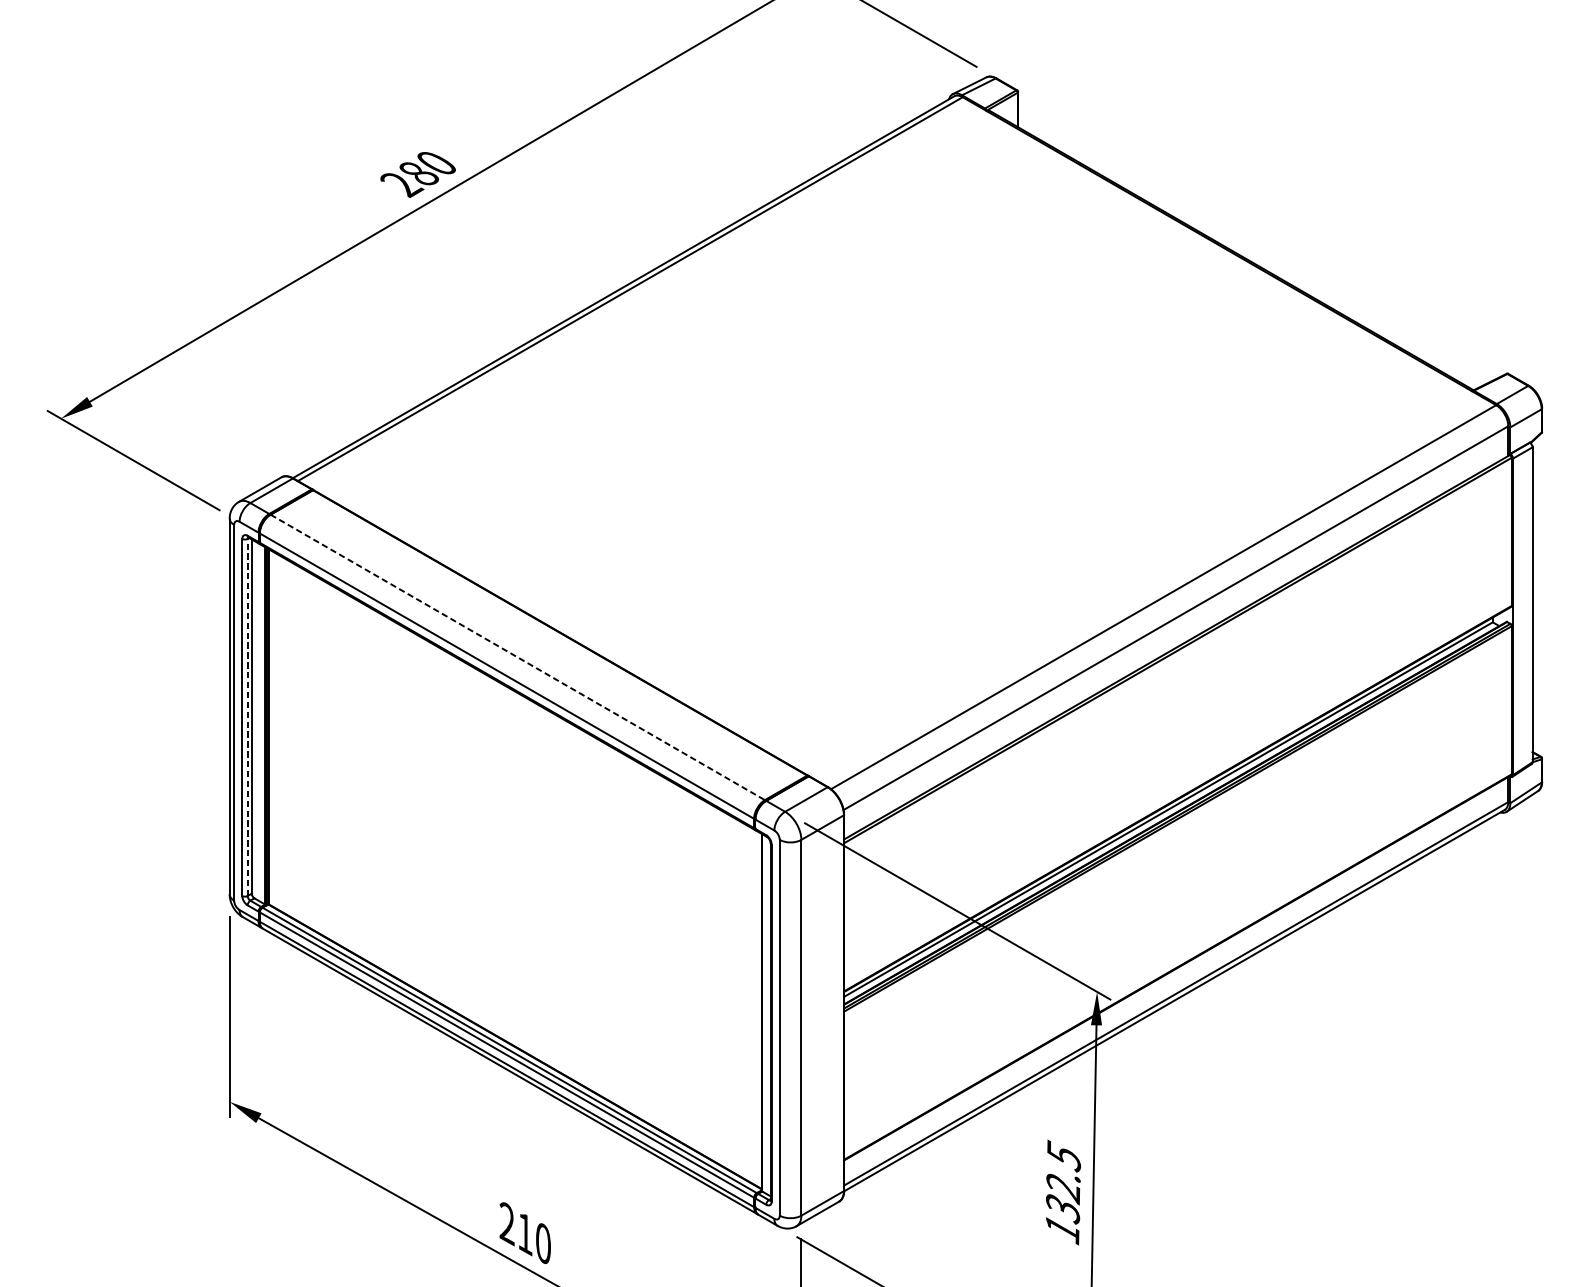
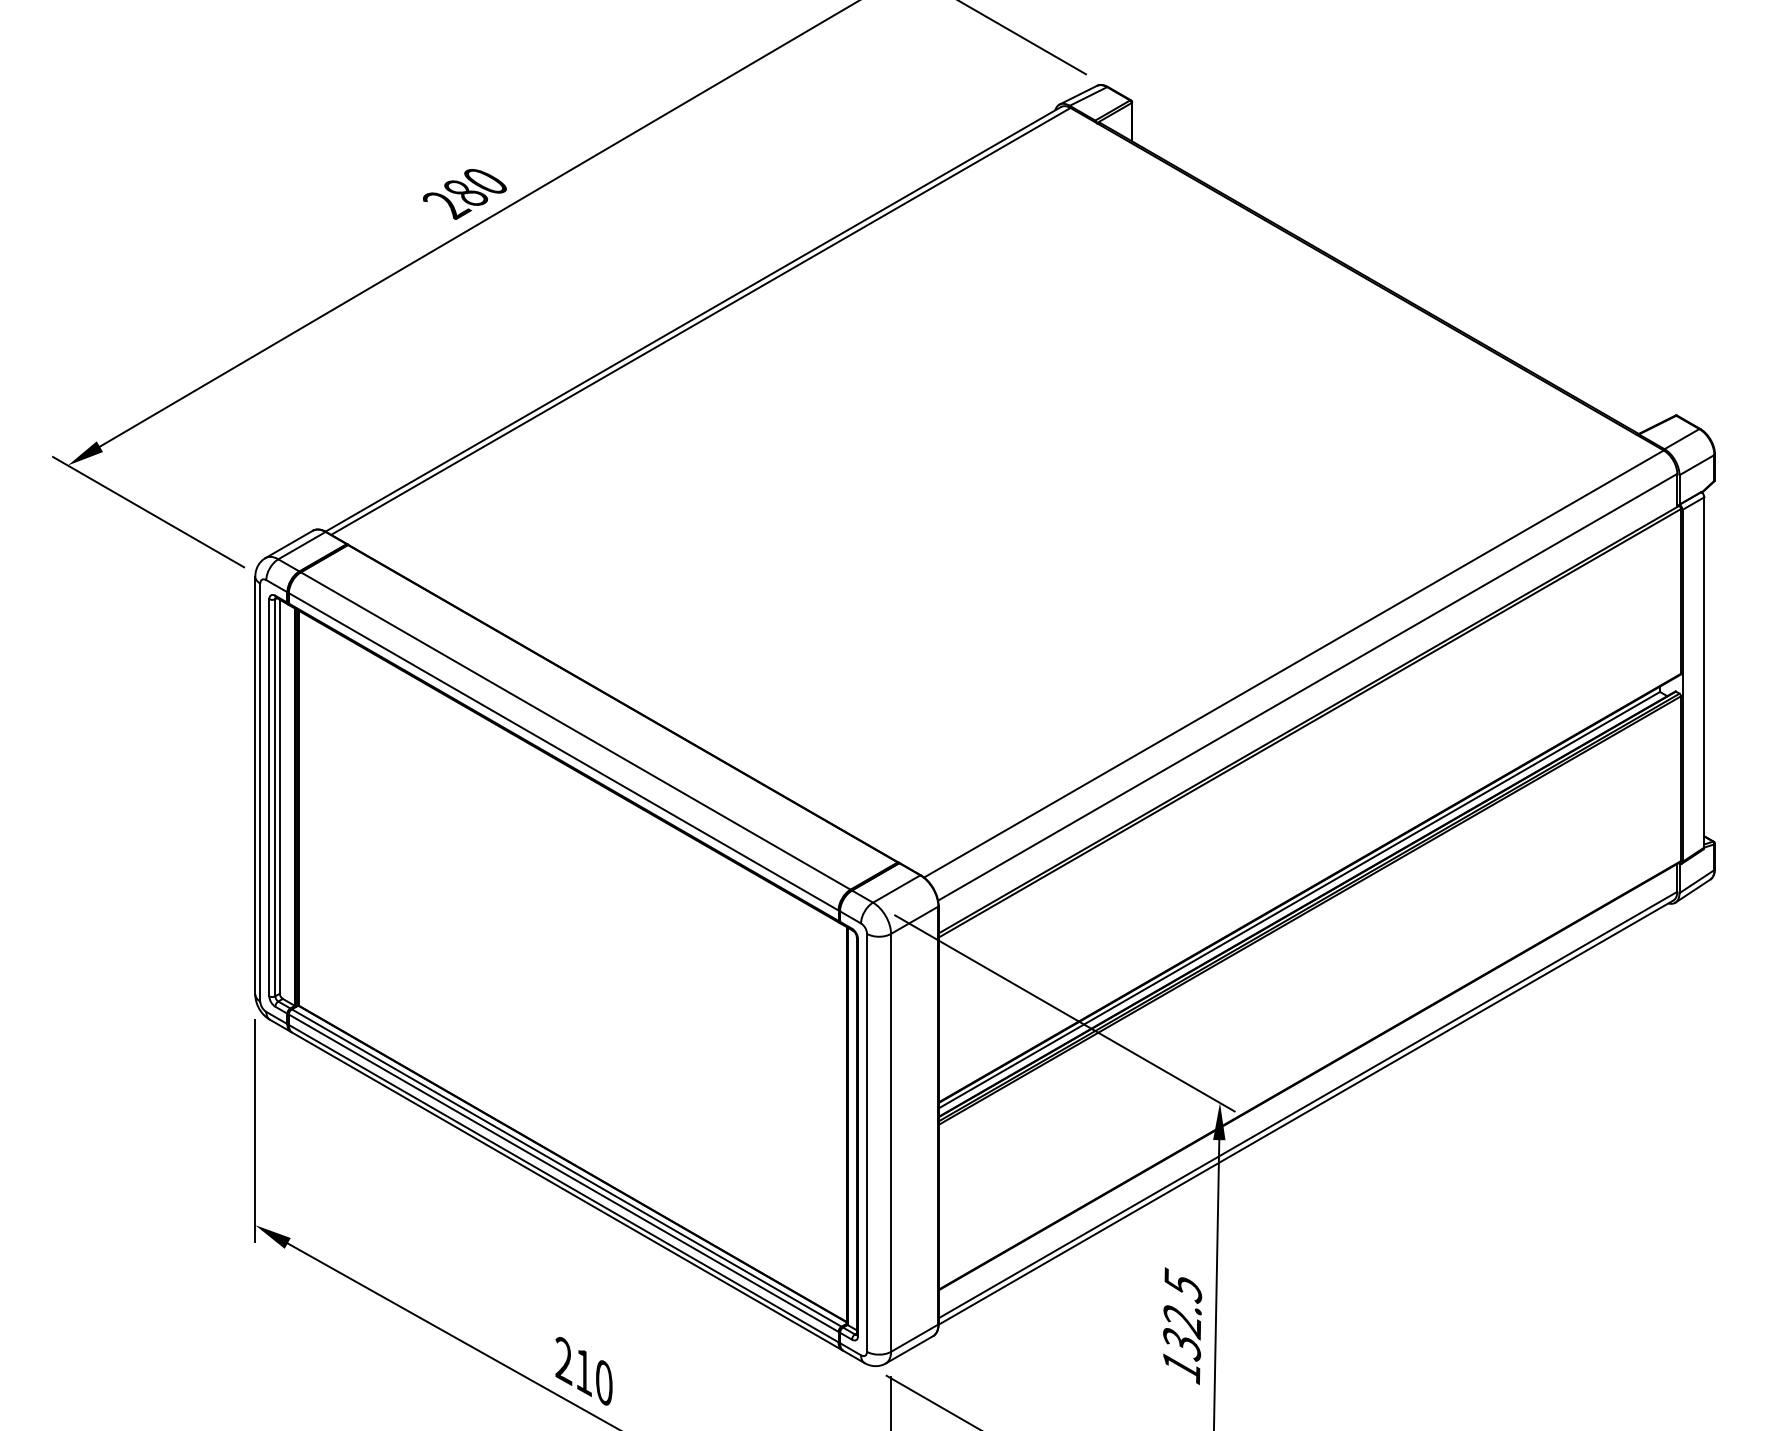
line: (518, 657) -> (576, 731), dashed -> solid
line: (247, 717) -> (275, 797), dashed -> solid

